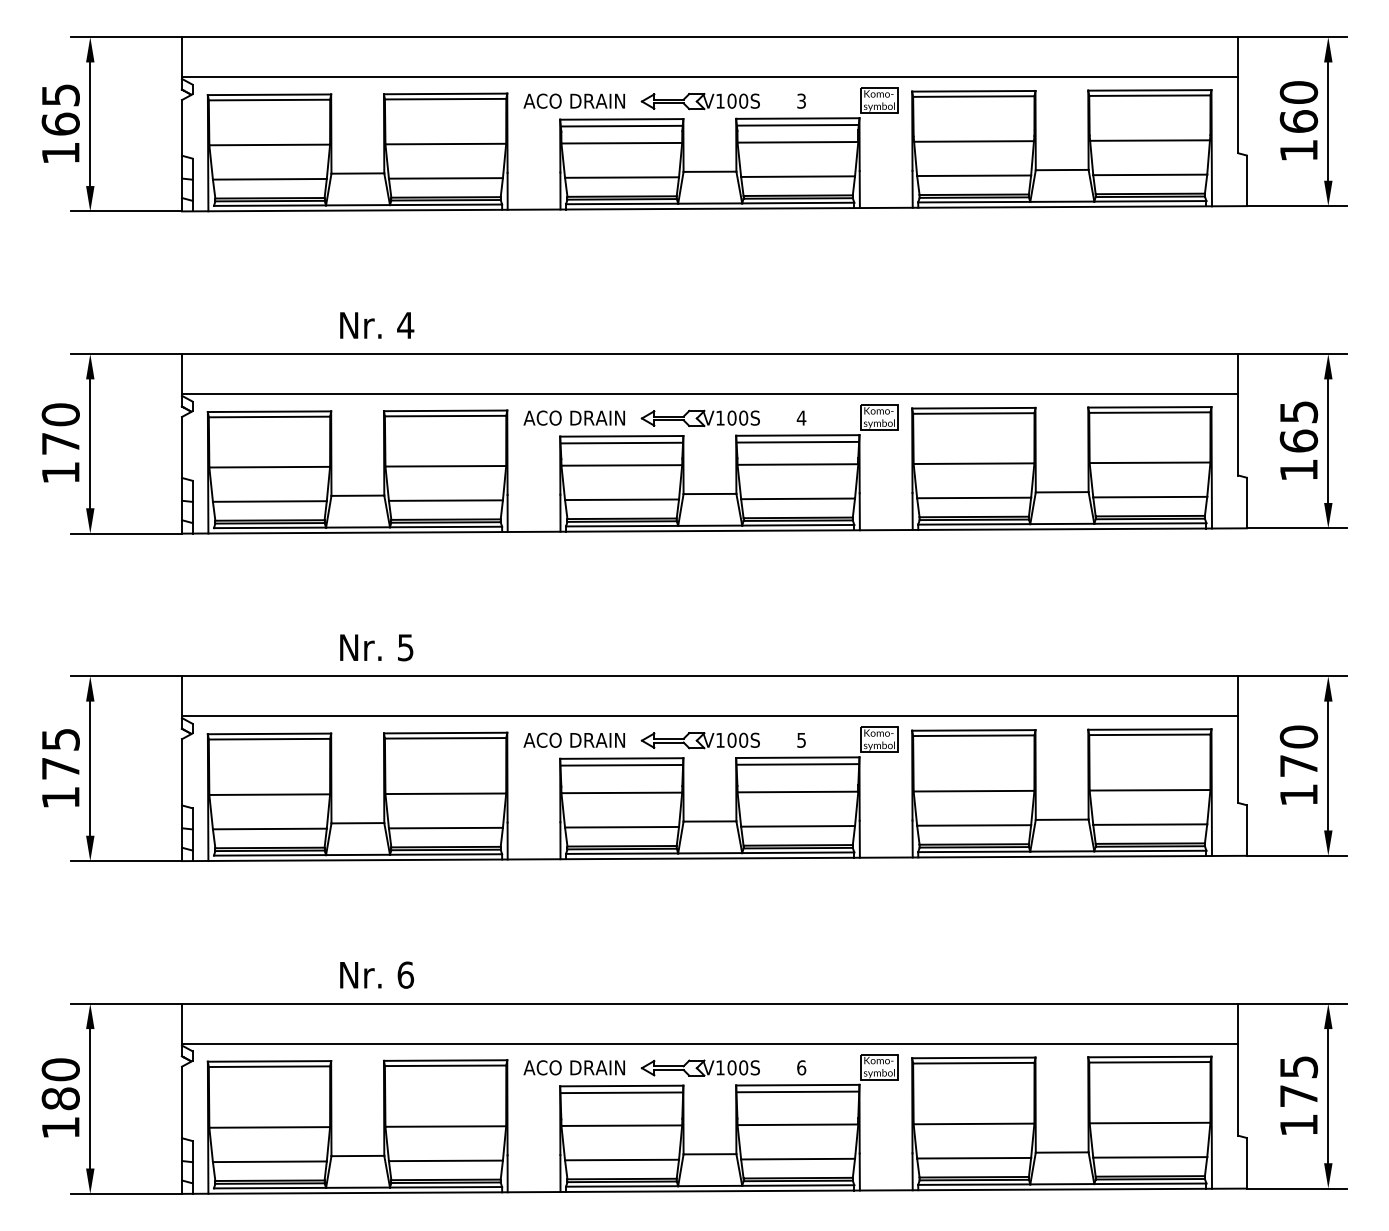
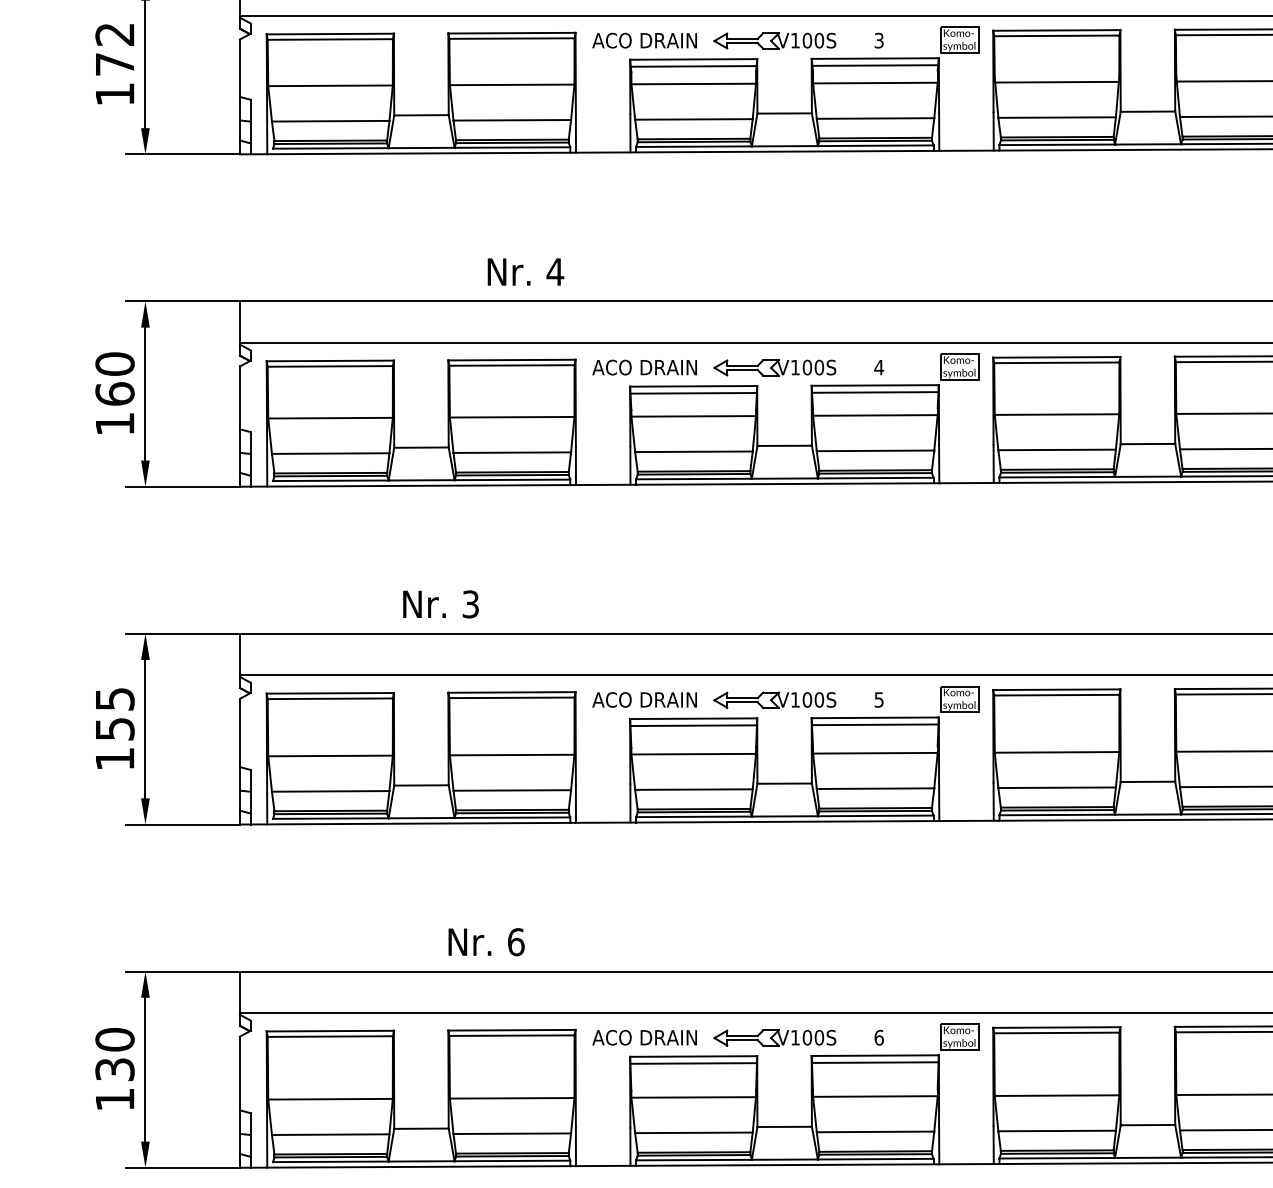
text: (60, 109) -> (114, 49), 165 -> 172
text: (377, 325) -> (526, 272), moved
text: (60, 443) -> (114, 393), 170 -> 160
text: (405, 647) -> (470, 604), 5 -> 3
text: (60, 768) -> (114, 728), 175 -> 155
text: (376, 974) -> (486, 941), moved
text: (60, 1098) -> (114, 1069), 180 -> 130

